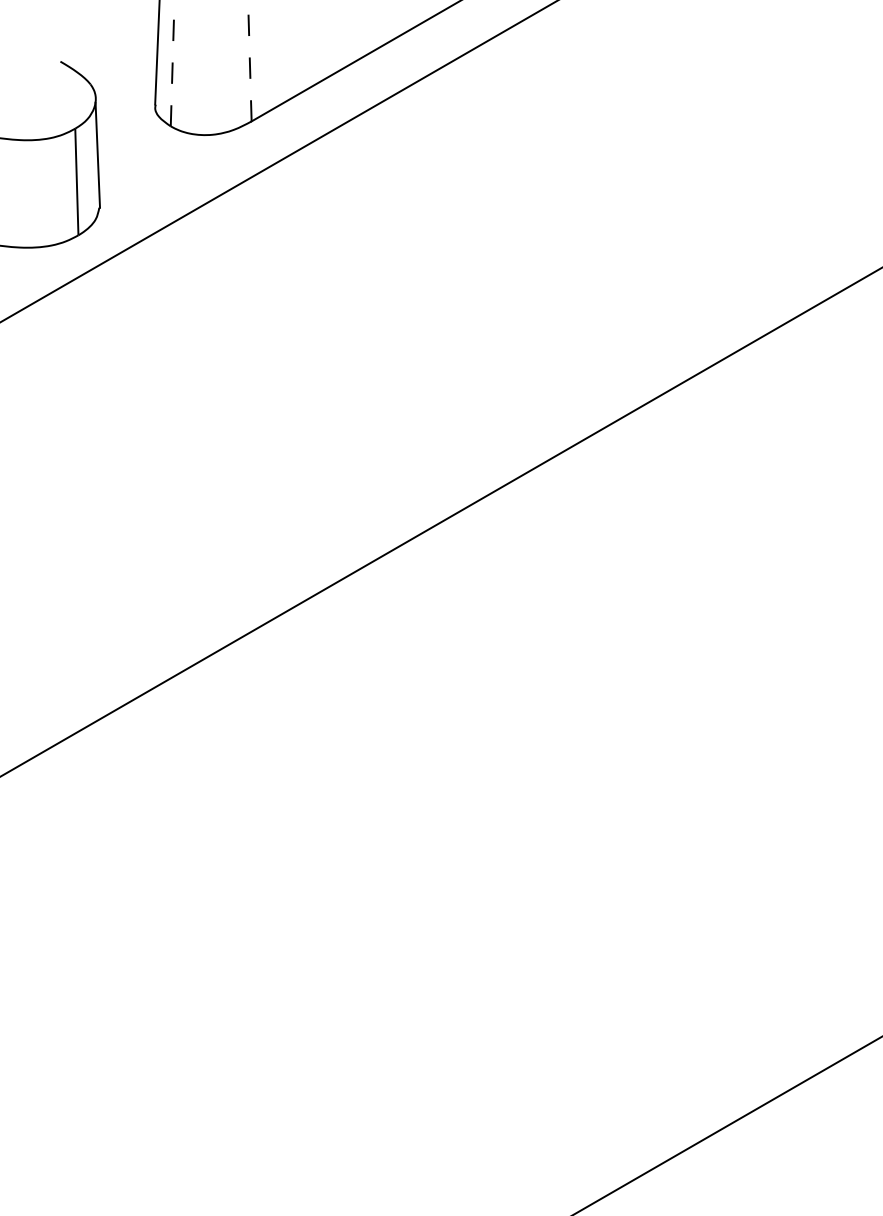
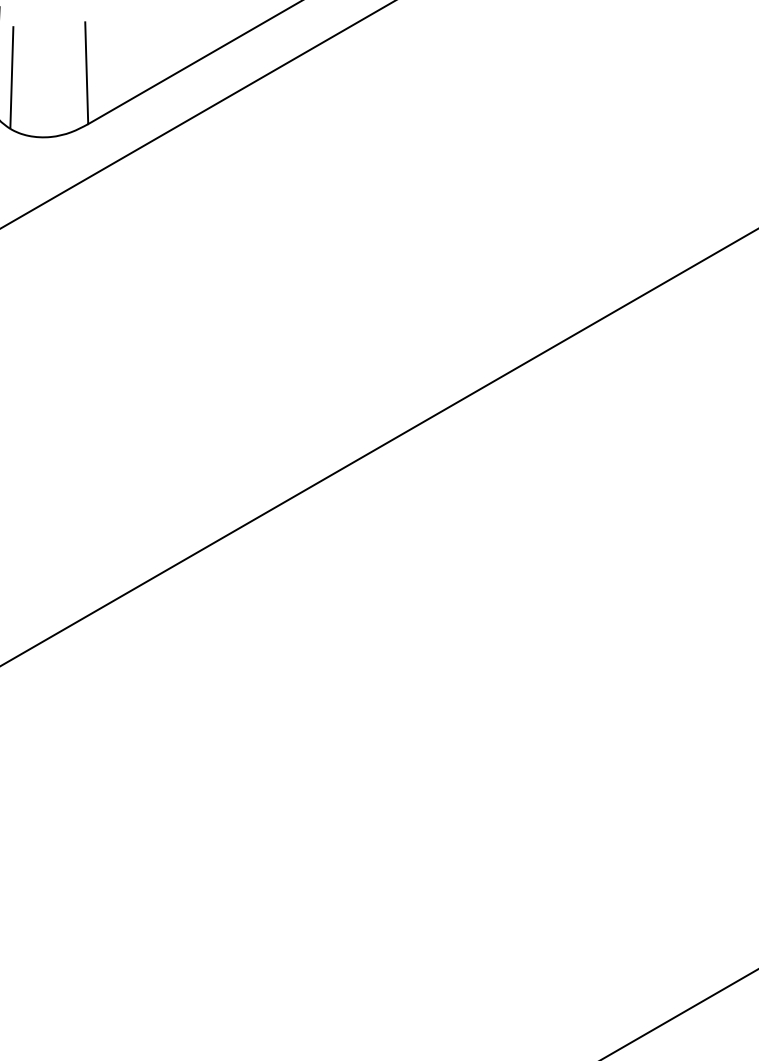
line: (250, 67) -> (87, 72), dashed -> solid
line: (172, 72) -> (12, 77), dashed -> solid

